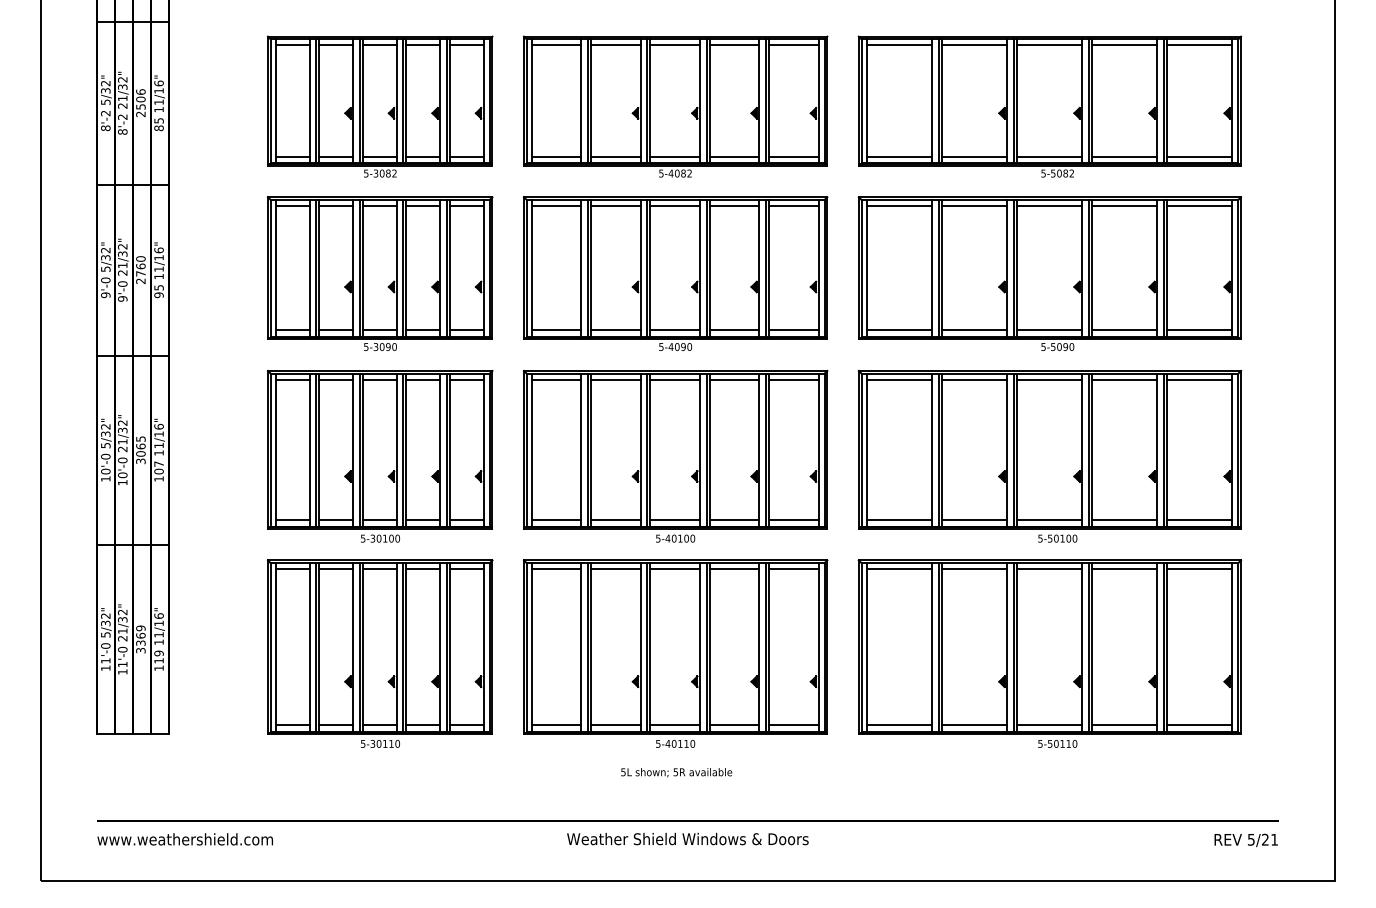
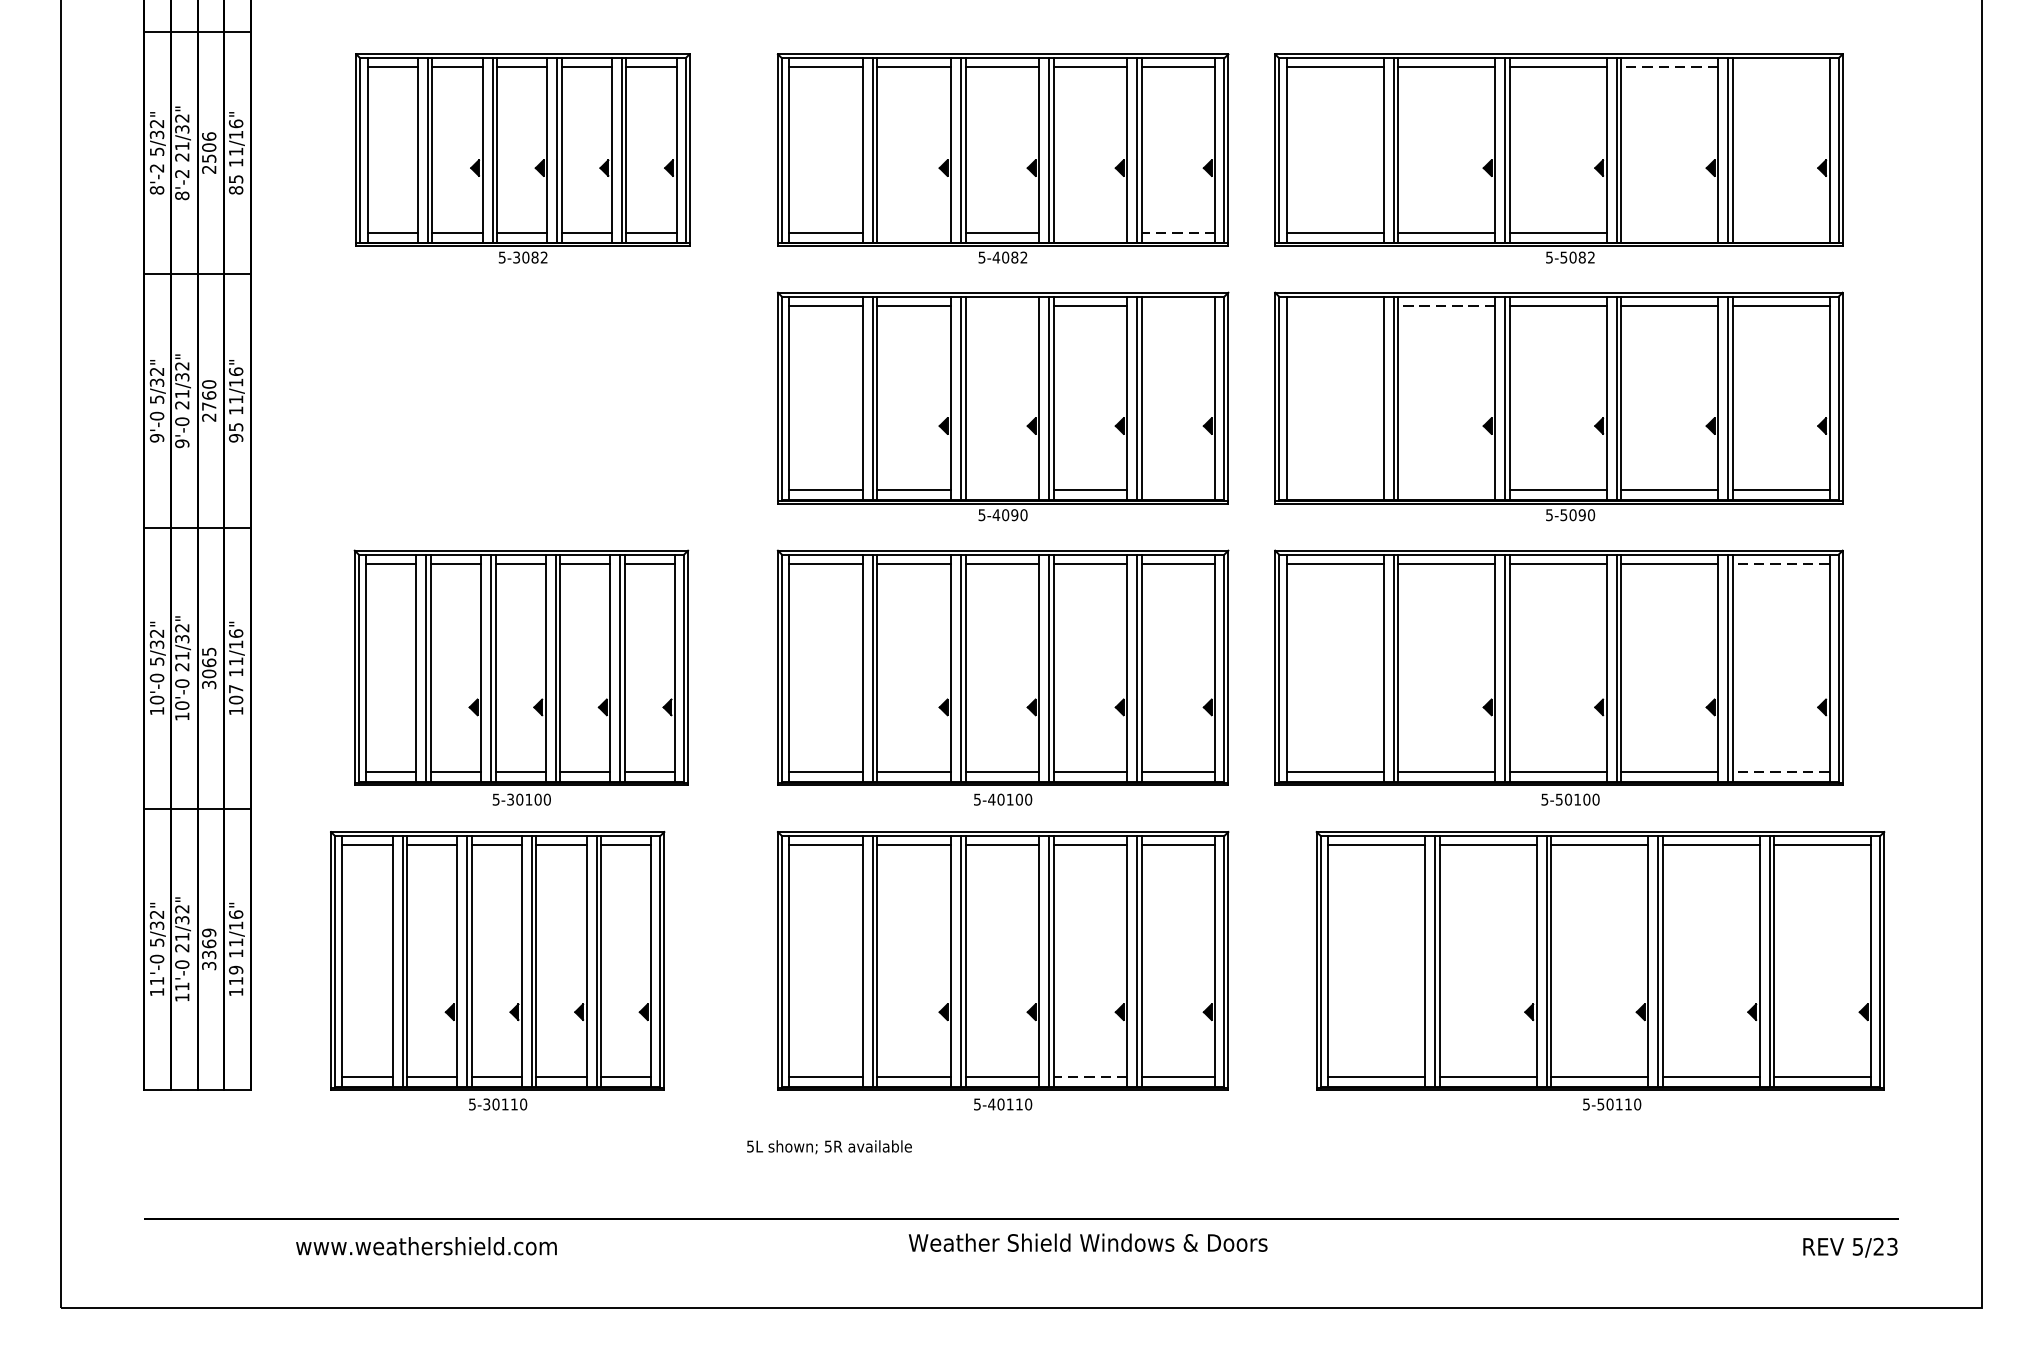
line: (1124, 45) -> (1669, 67), solid -> dashed
line: (1199, 45) -> (1780, 67), removed
part: (379, 106) -> (521, 158), moved
line: (615, 156) -> (913, 232), removed
line: (734, 156) -> (1090, 232), removed
line: (793, 156) -> (1178, 232), solid -> dashed
line: (1124, 156) -> (1669, 232), removed
line: (1199, 156) -> (1780, 232), removed
line: (674, 205) -> (1001, 305), removed
line: (793, 205) -> (1178, 305), removed
line: (898, 205) -> (1334, 305), removed
line: (974, 205) -> (1446, 305), solid -> dashed
part: (379, 273) -> (563, 405), removed
line: (674, 330) -> (1001, 490), removed
line: (793, 330) -> (1178, 490), removed
line: (898, 330) -> (1334, 490), removed
line: (974, 330) -> (1446, 490), removed
line: (1199, 379) -> (1780, 563), solid -> dashed
part: (380, 455) -> (521, 676), moved
line: (1199, 519) -> (1780, 771), solid -> dashed
part: (379, 653) -> (496, 970), moved
part: (1049, 653) -> (1599, 970), moved
line: (734, 725) -> (1090, 1077), solid -> dashed
text: (676, 772) -> (829, 1146), moved
text: (687, 838) -> (1087, 1241), moved
text: (184, 839) -> (425, 1246), moved
text: (1274, 839) -> (1892, 1246), 5/21 -> 5/23

